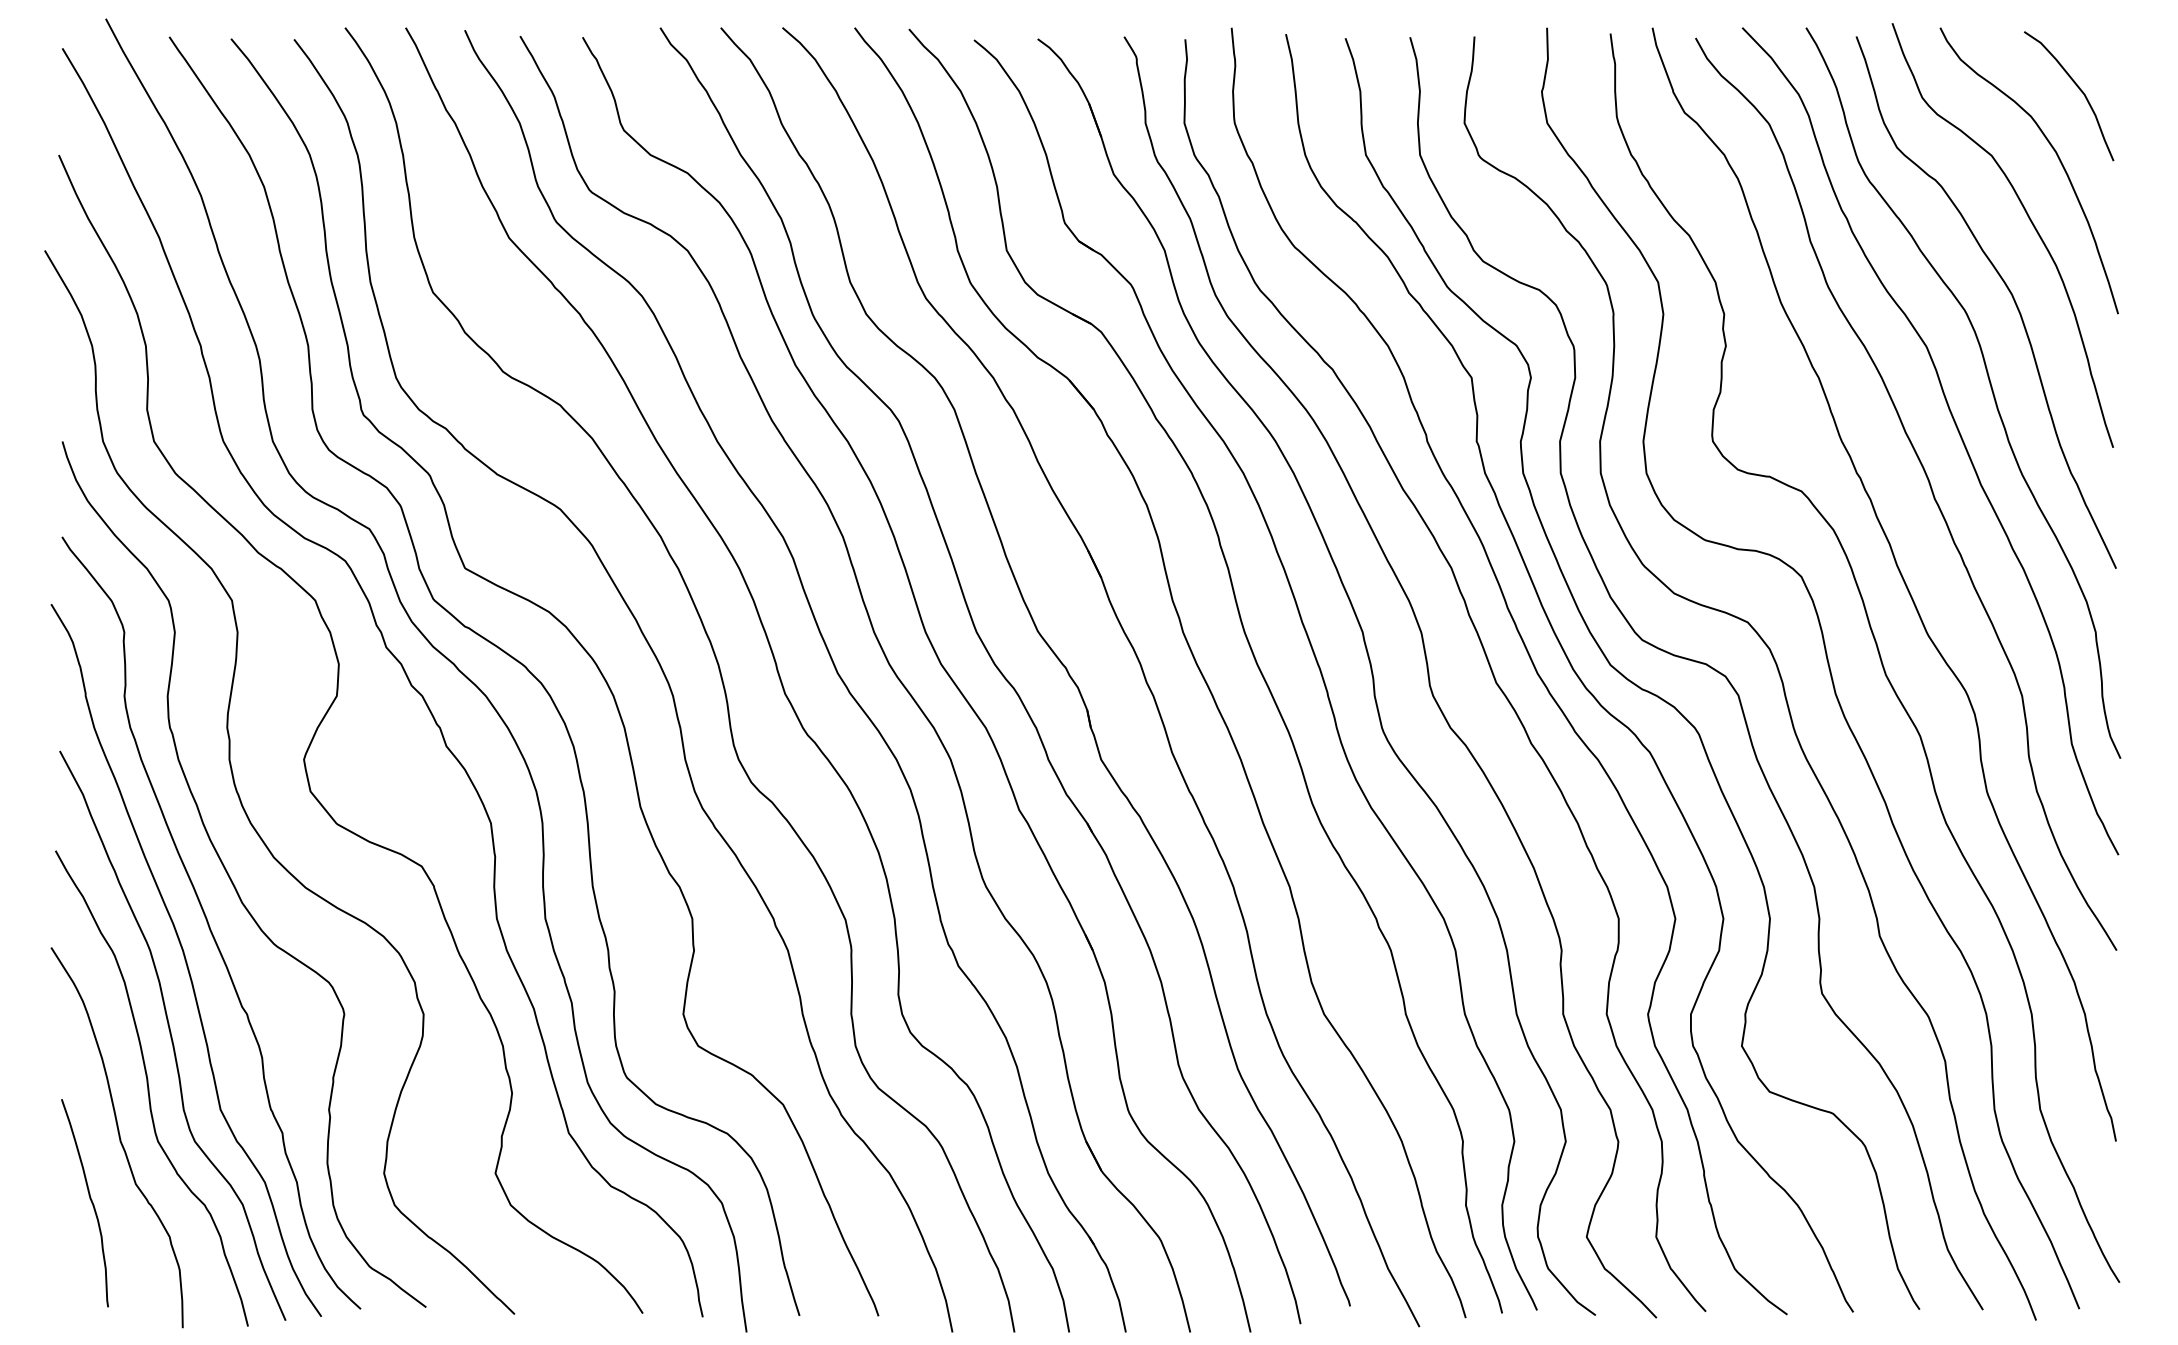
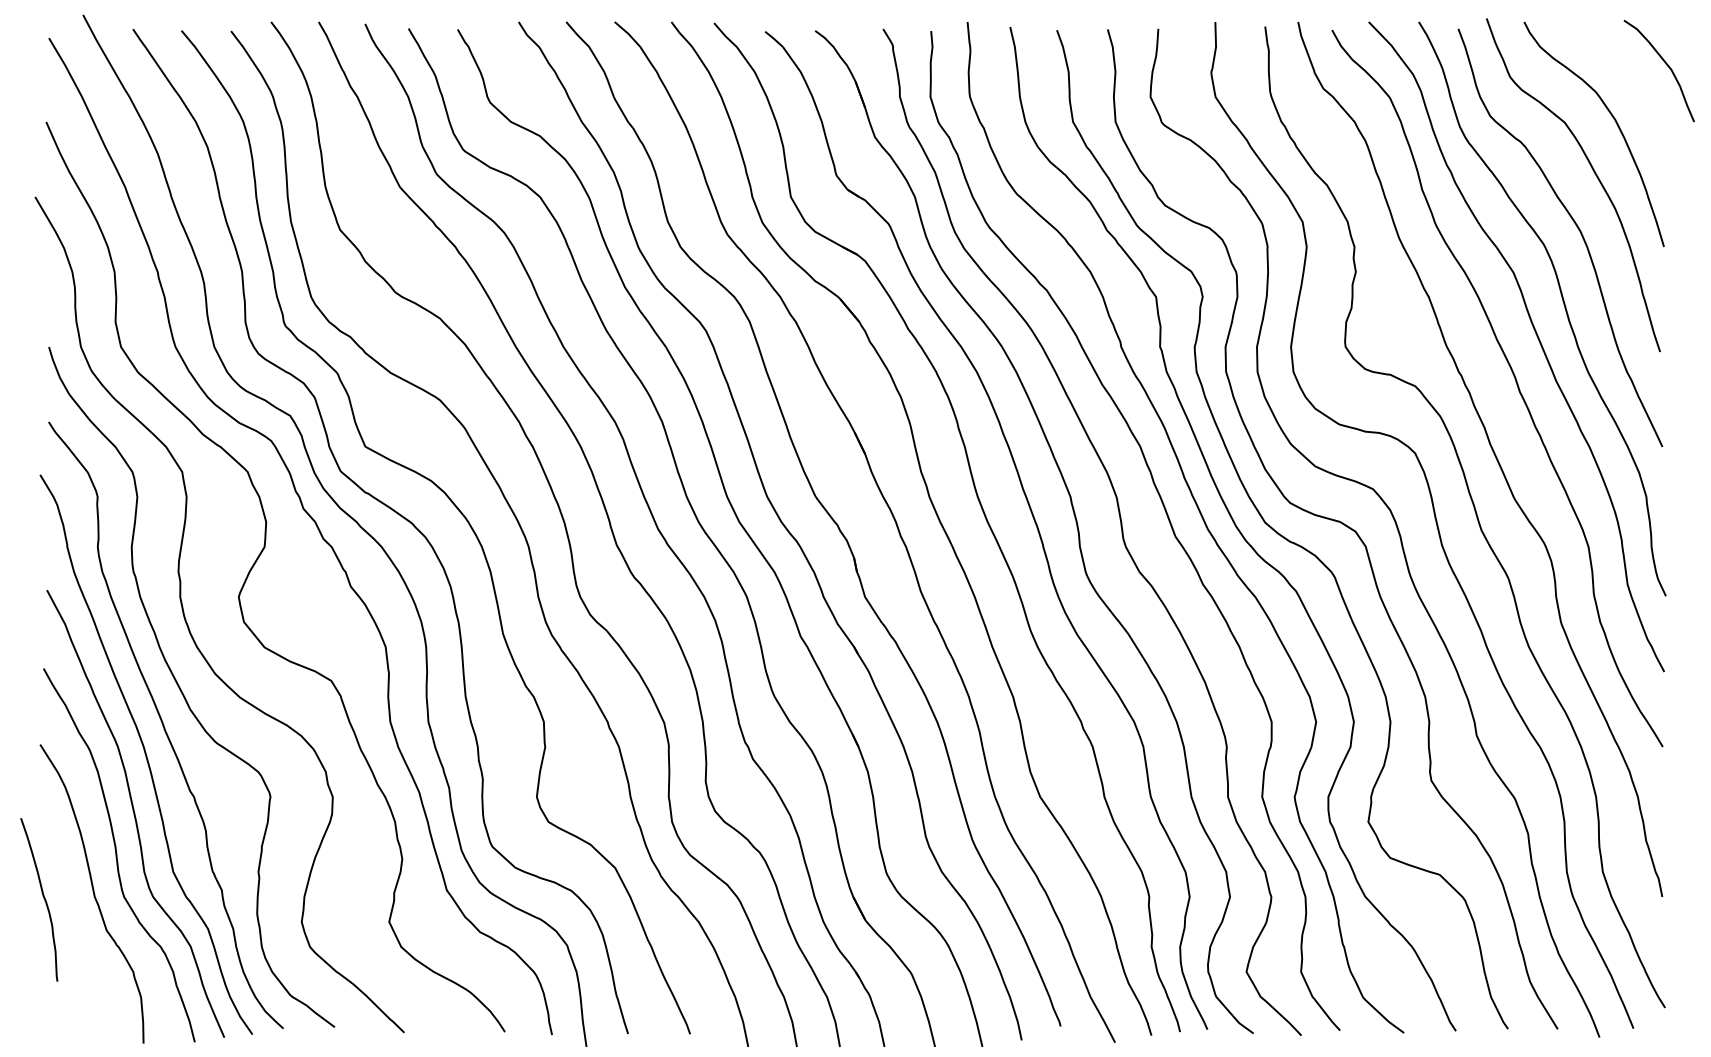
curve: (2077, 87) -> (1665, 64), moved
curve: (90, 1201) -> (43, 898), moved

